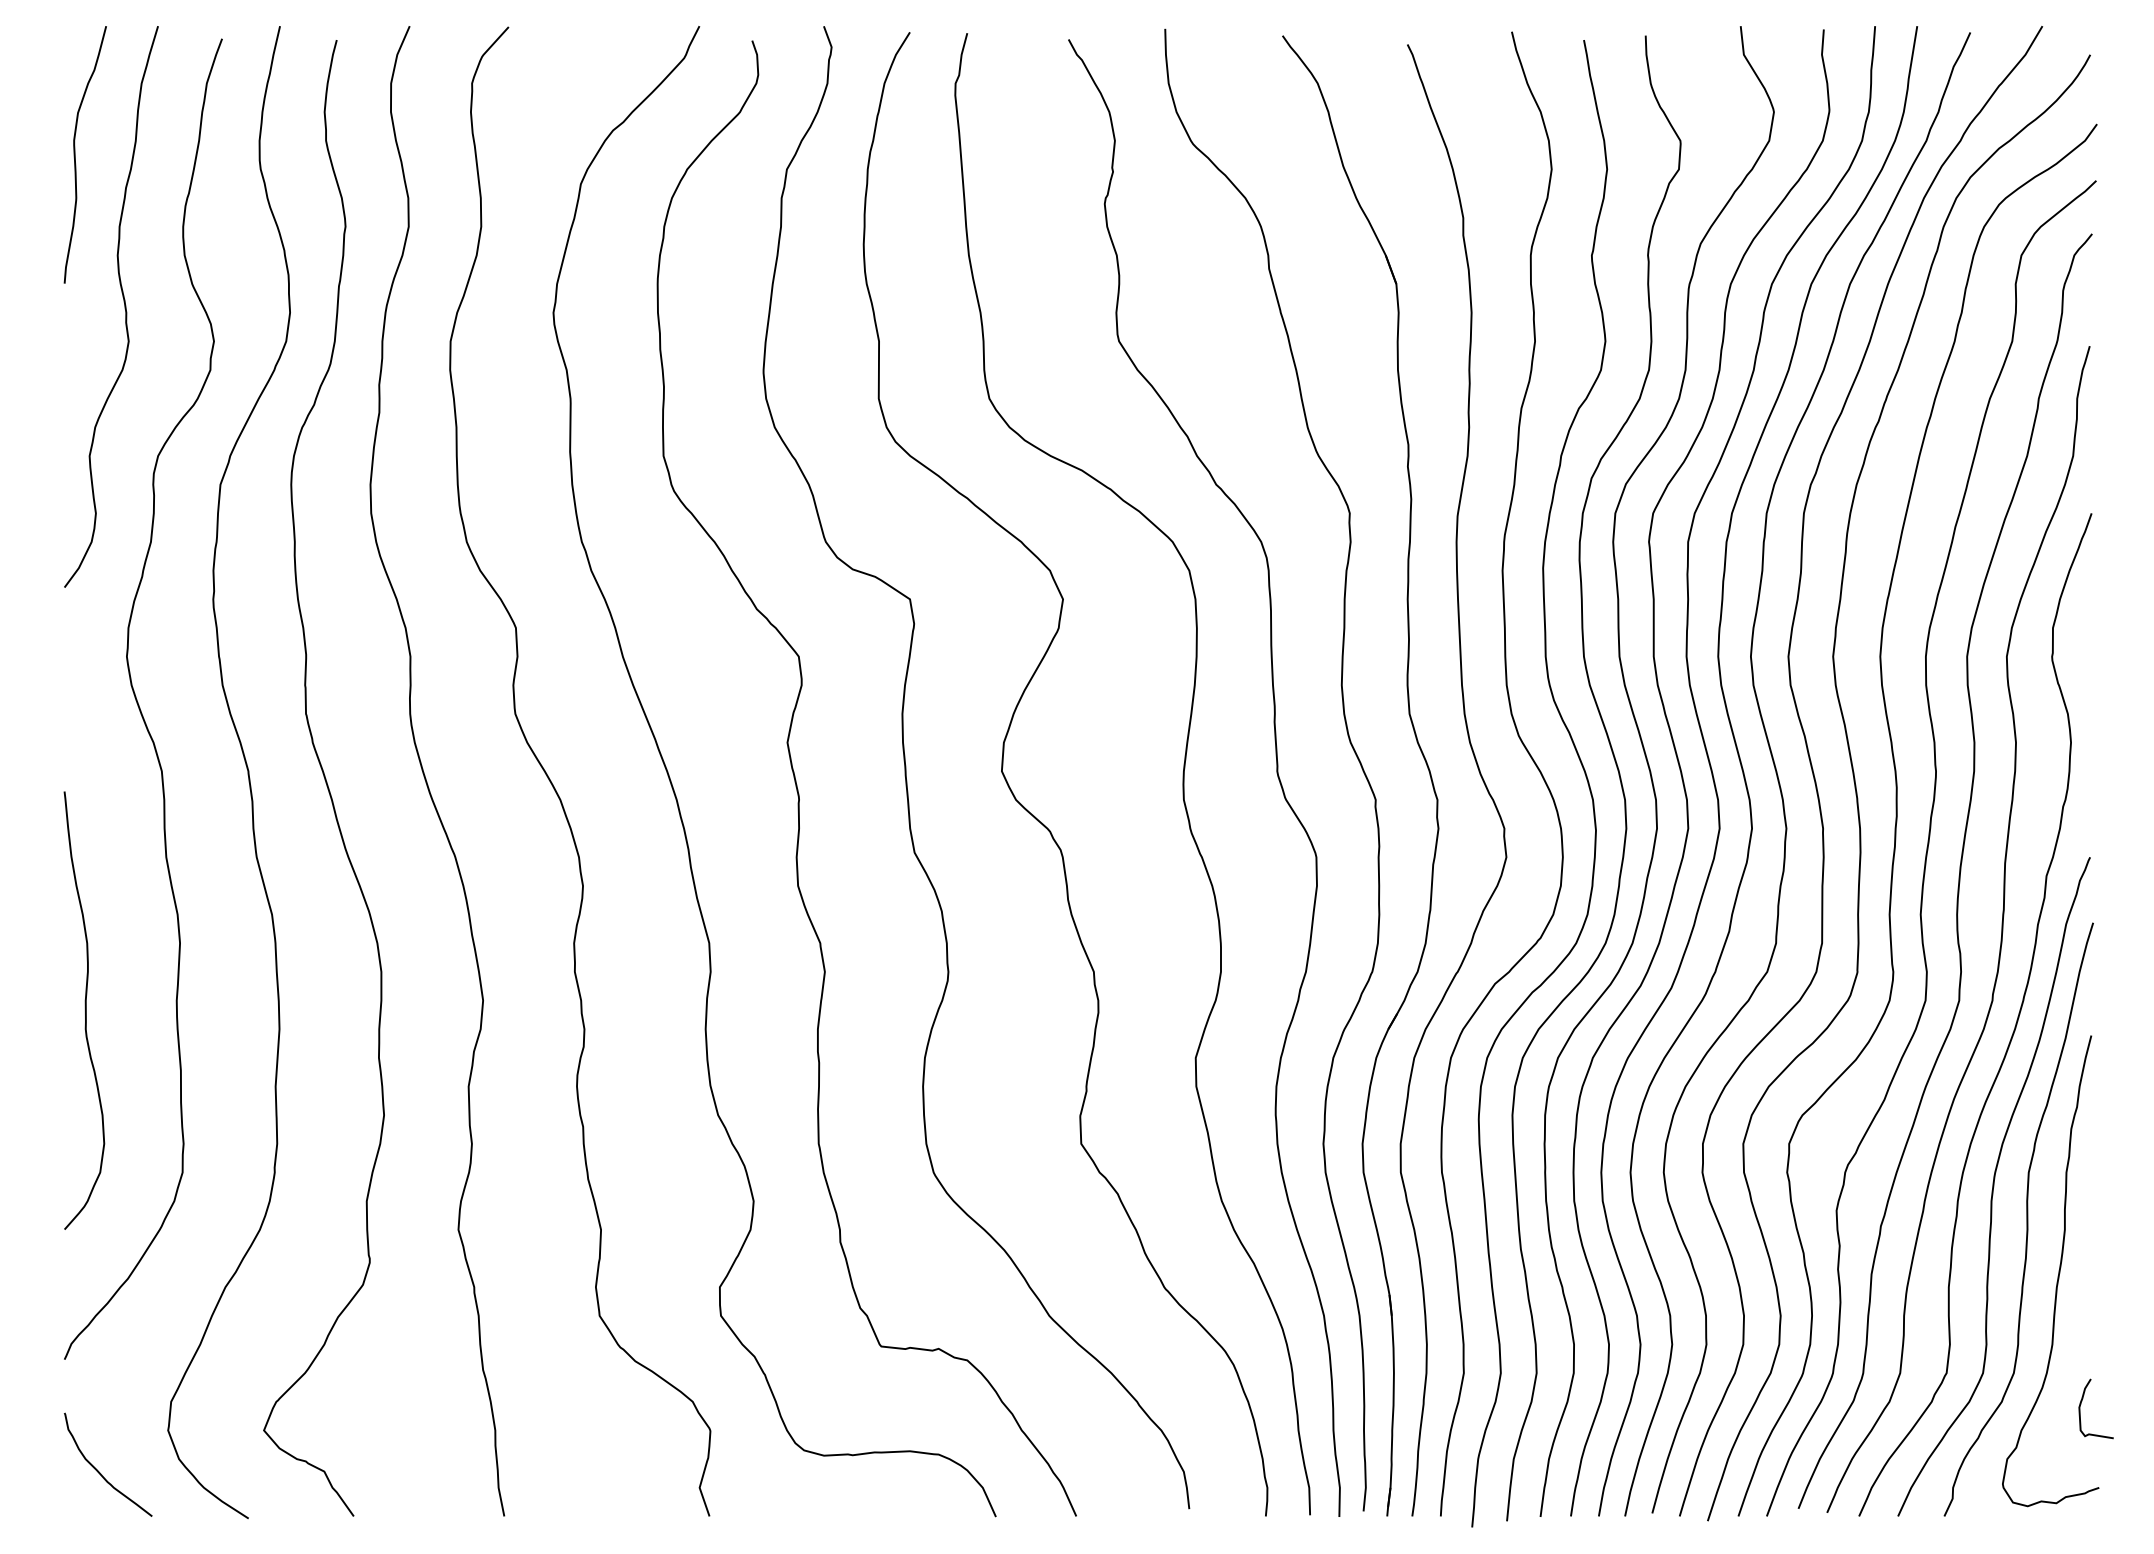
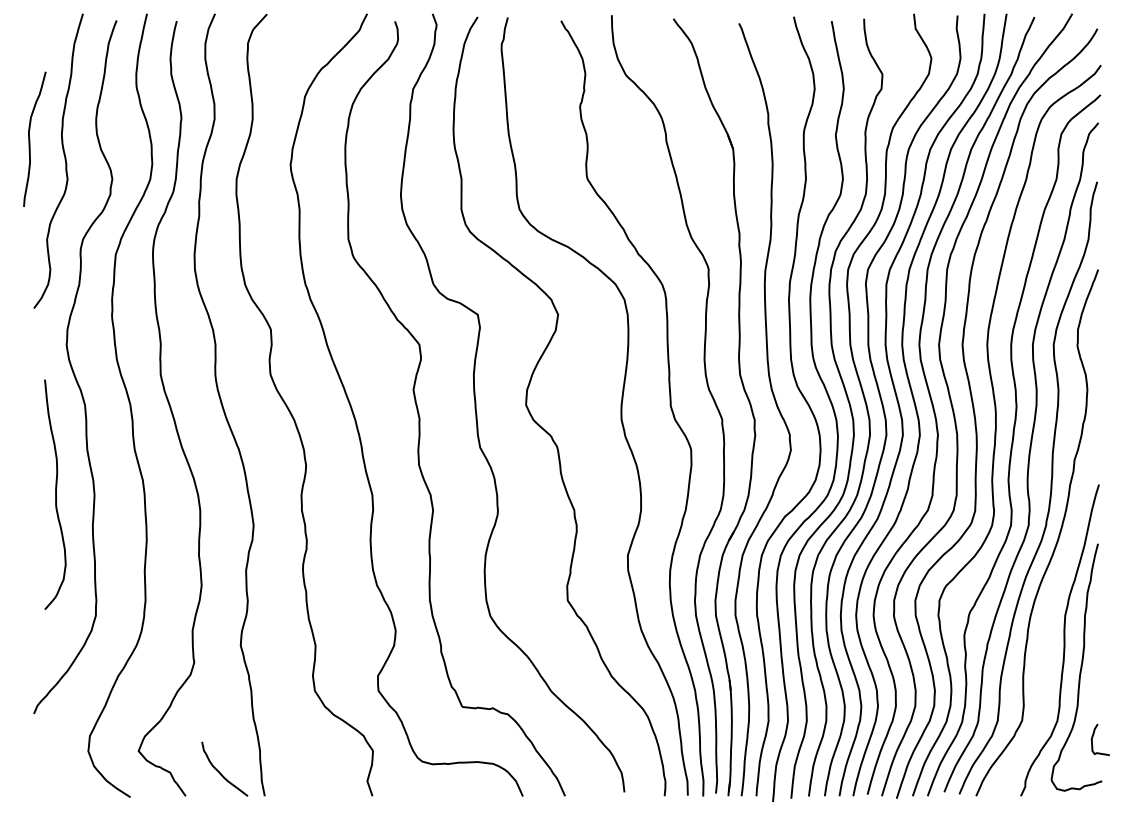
curve: (77, 153) -> (30, 138), moved
curve: (84, 1010) -> (55, 494), moved
curve: (1995, 1187) -> (1047, 623), removed
curve: (99, 1471) -> (220, 772), moved

